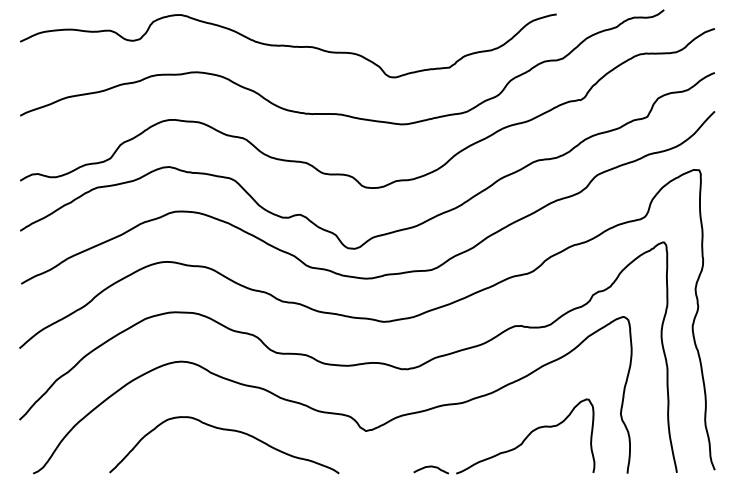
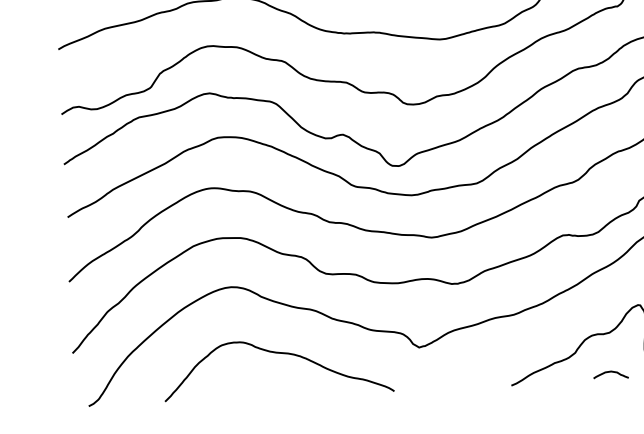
curve: (430, 467) -> (610, 372), moved

